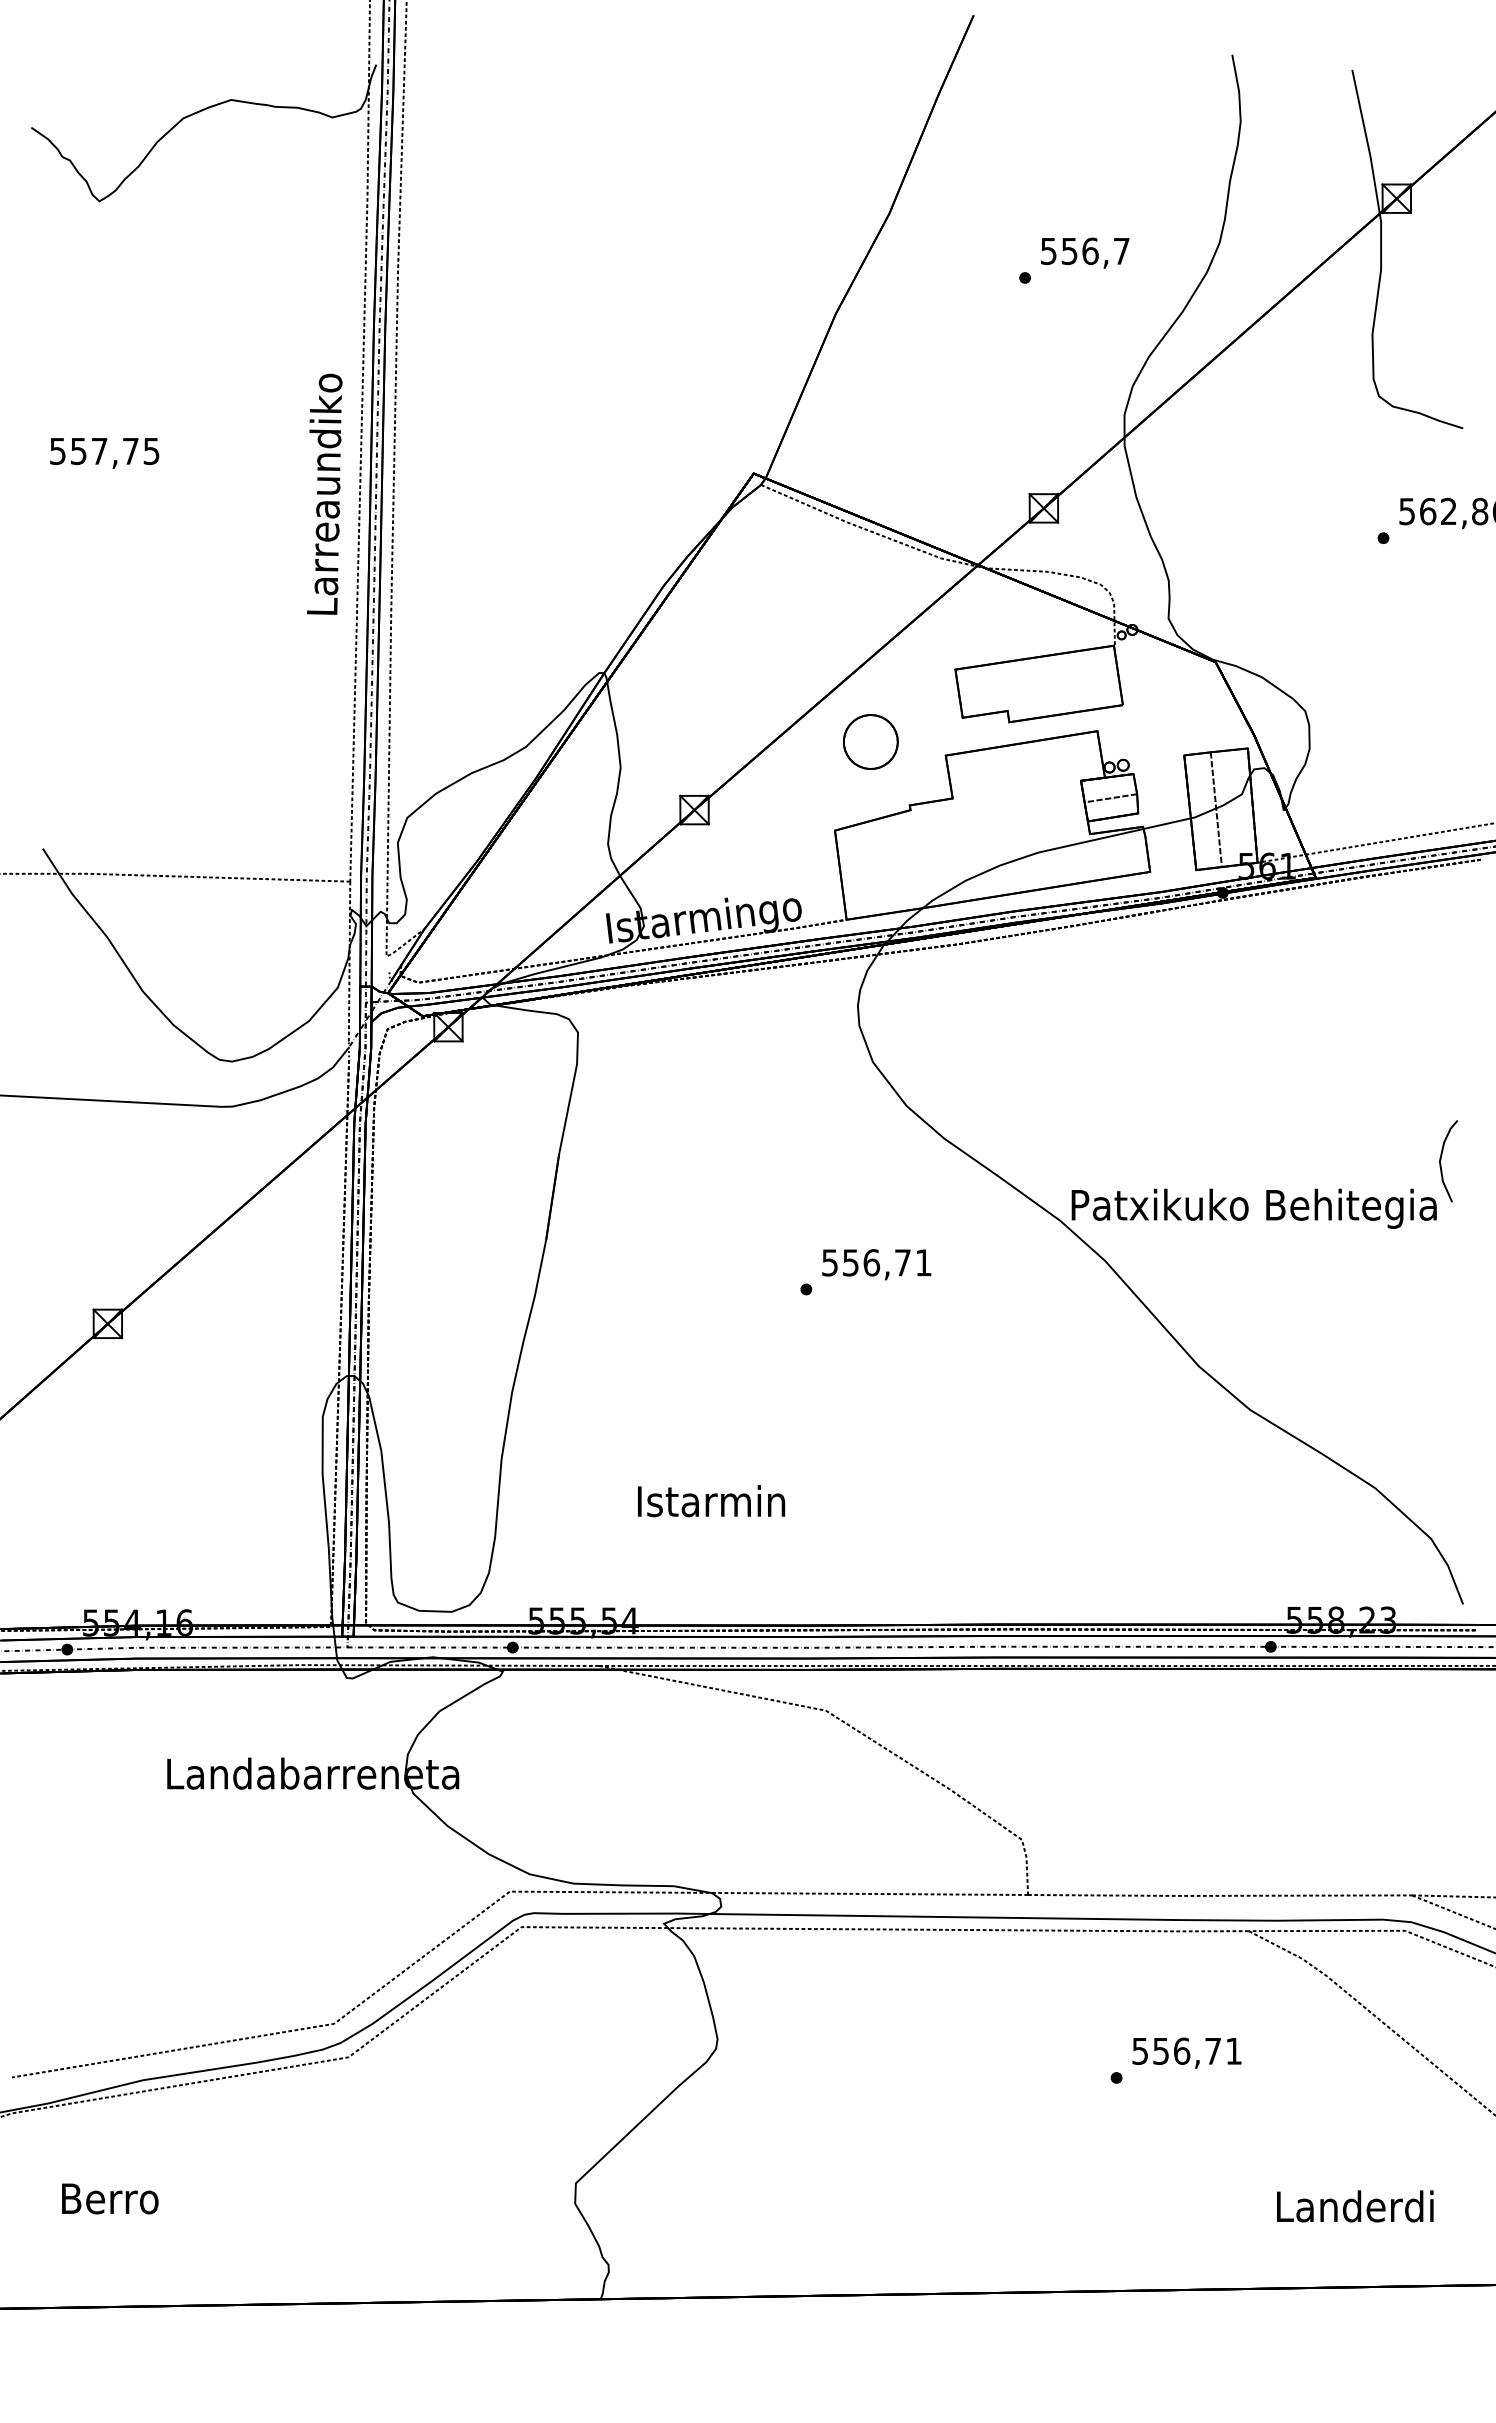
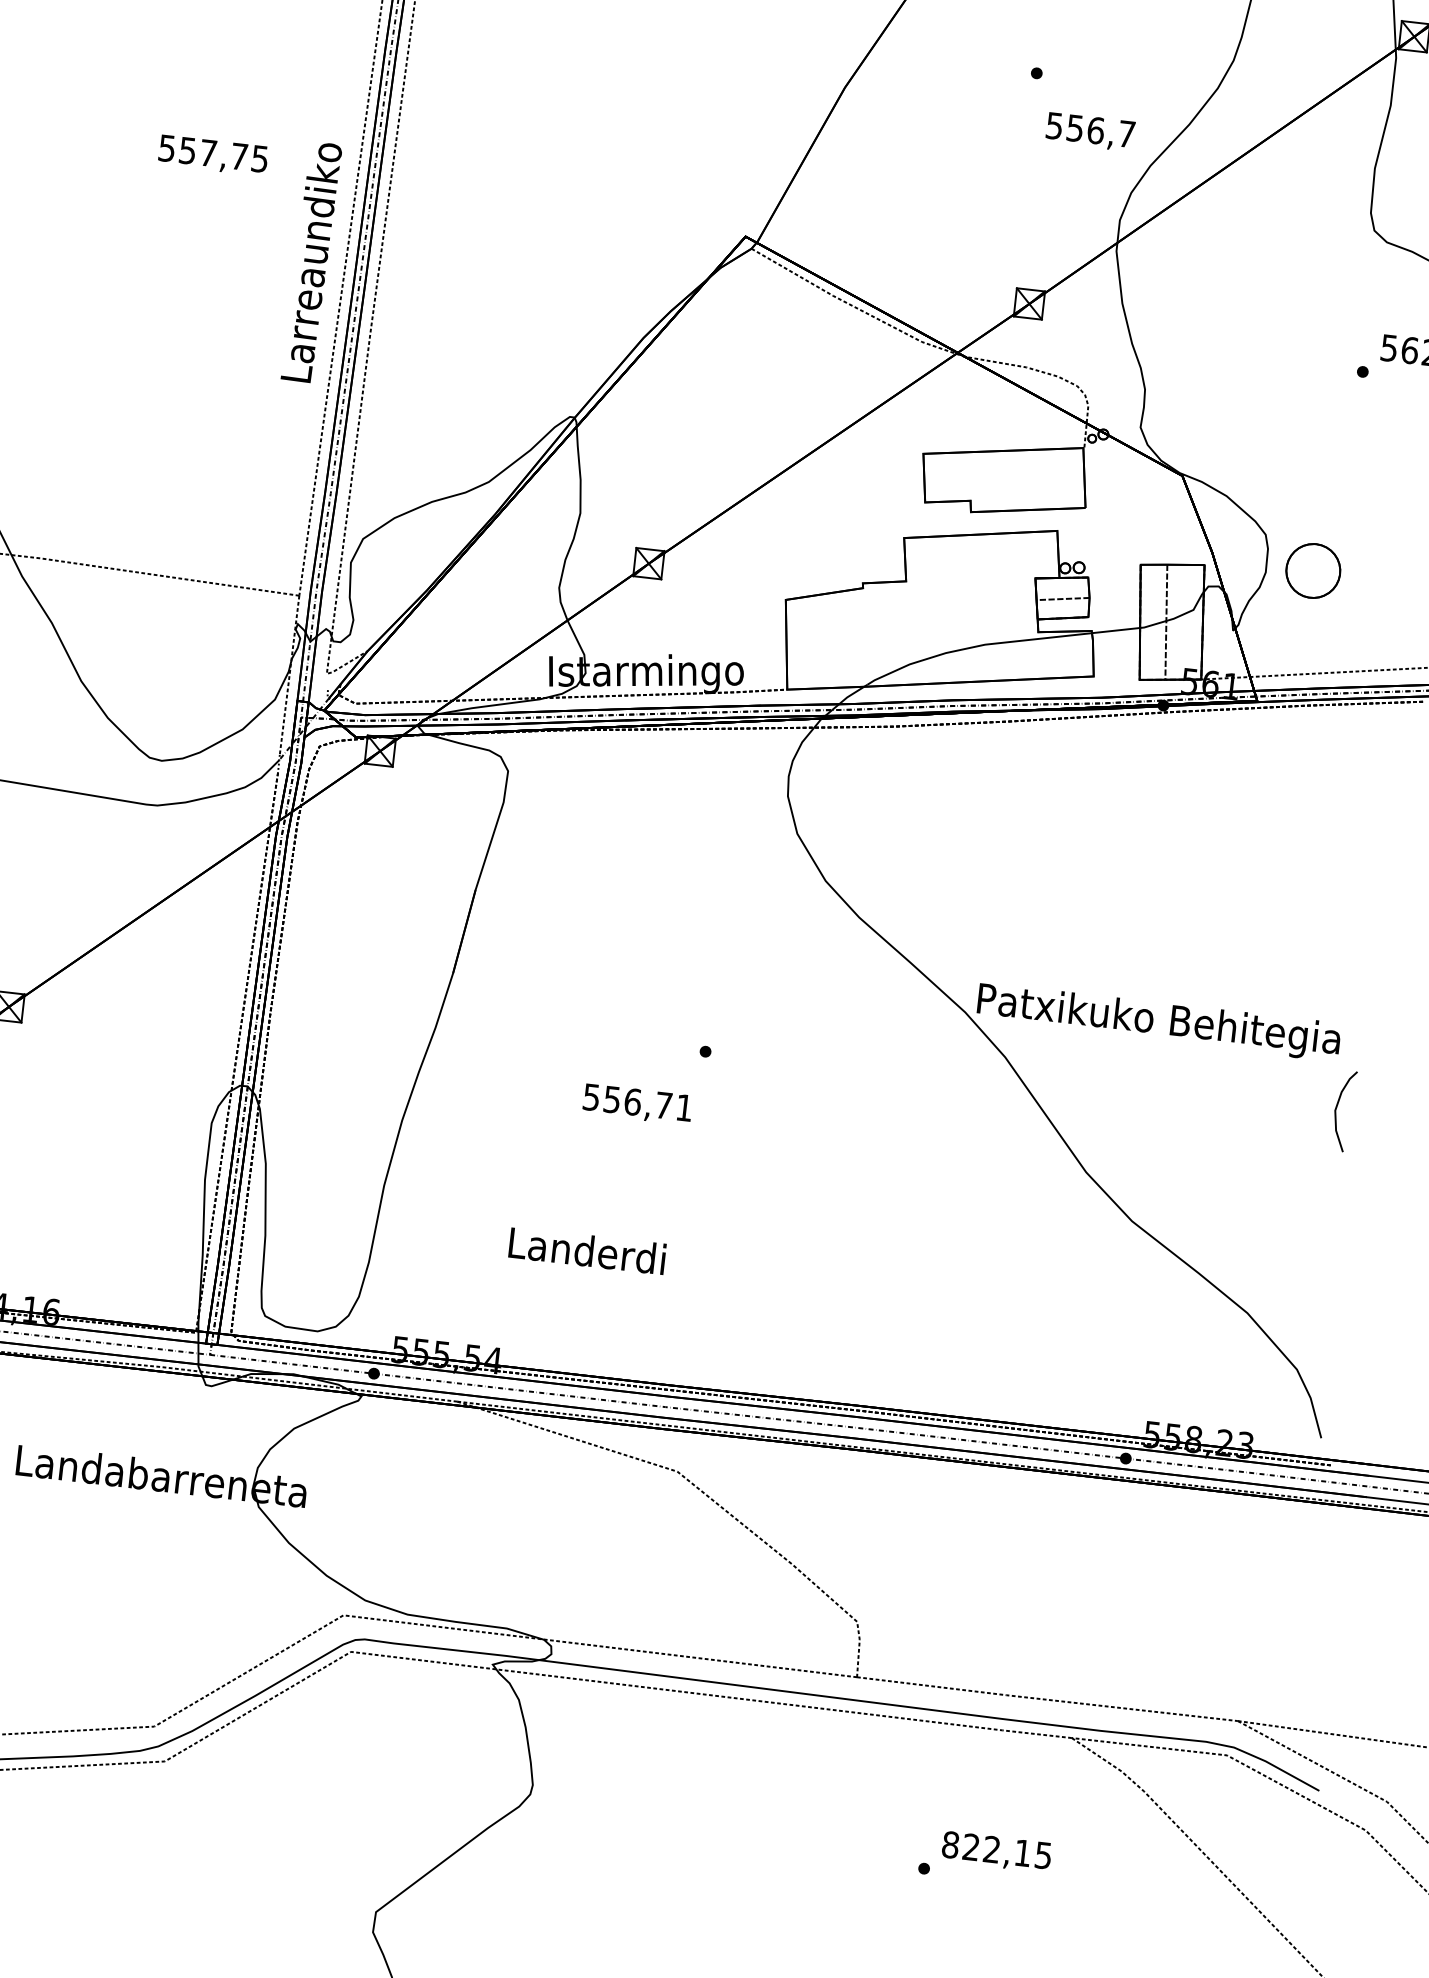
text: (1085, 252) -> (1090, 131), moved
text: (104, 453) -> (213, 155), moved
text: (324, 493) -> (311, 261), moved
part: (870, 741) -> (1313, 570), moved
curve: (1441, 1159) -> (1337, 1108), moved
text: (876, 1264) -> (637, 1104), moved
text: (711, 1501) -> (587, 1251), Istarmin -> Landerdi
text: (1186, 2050) -> (996, 1849), 556,71 -> 822,15

